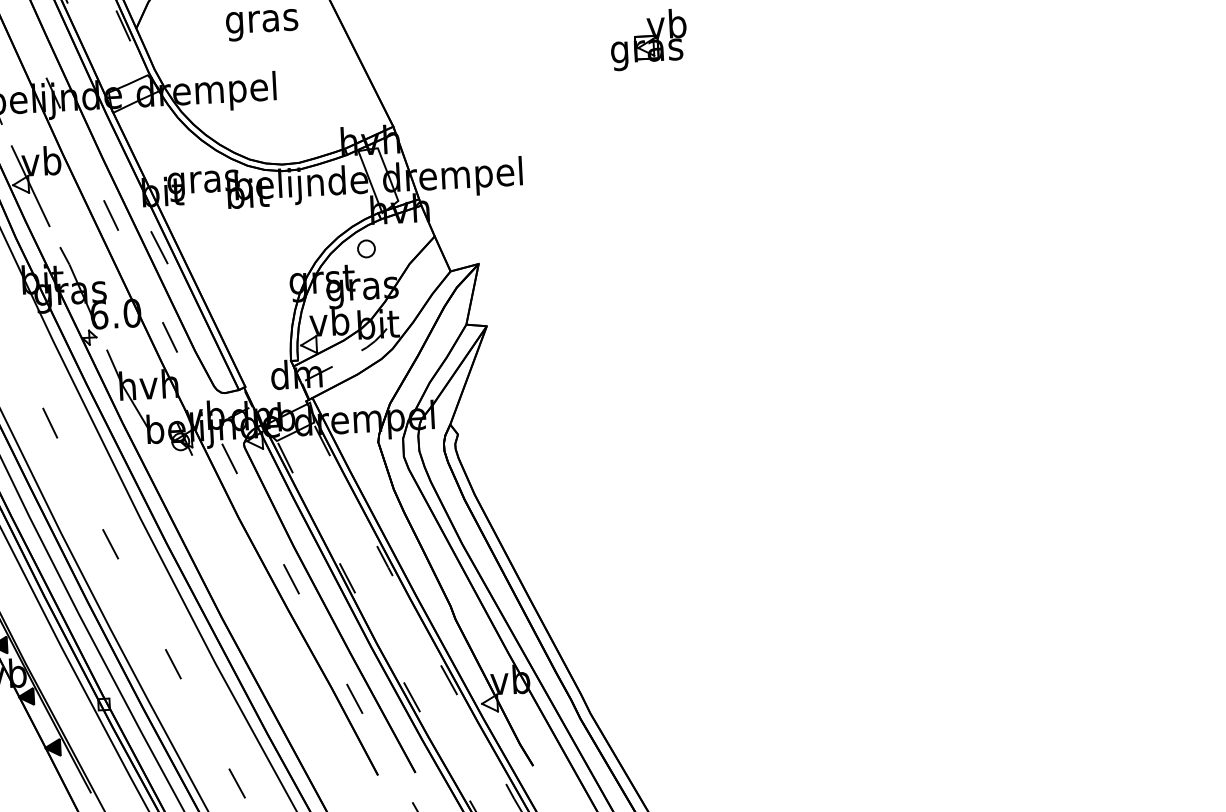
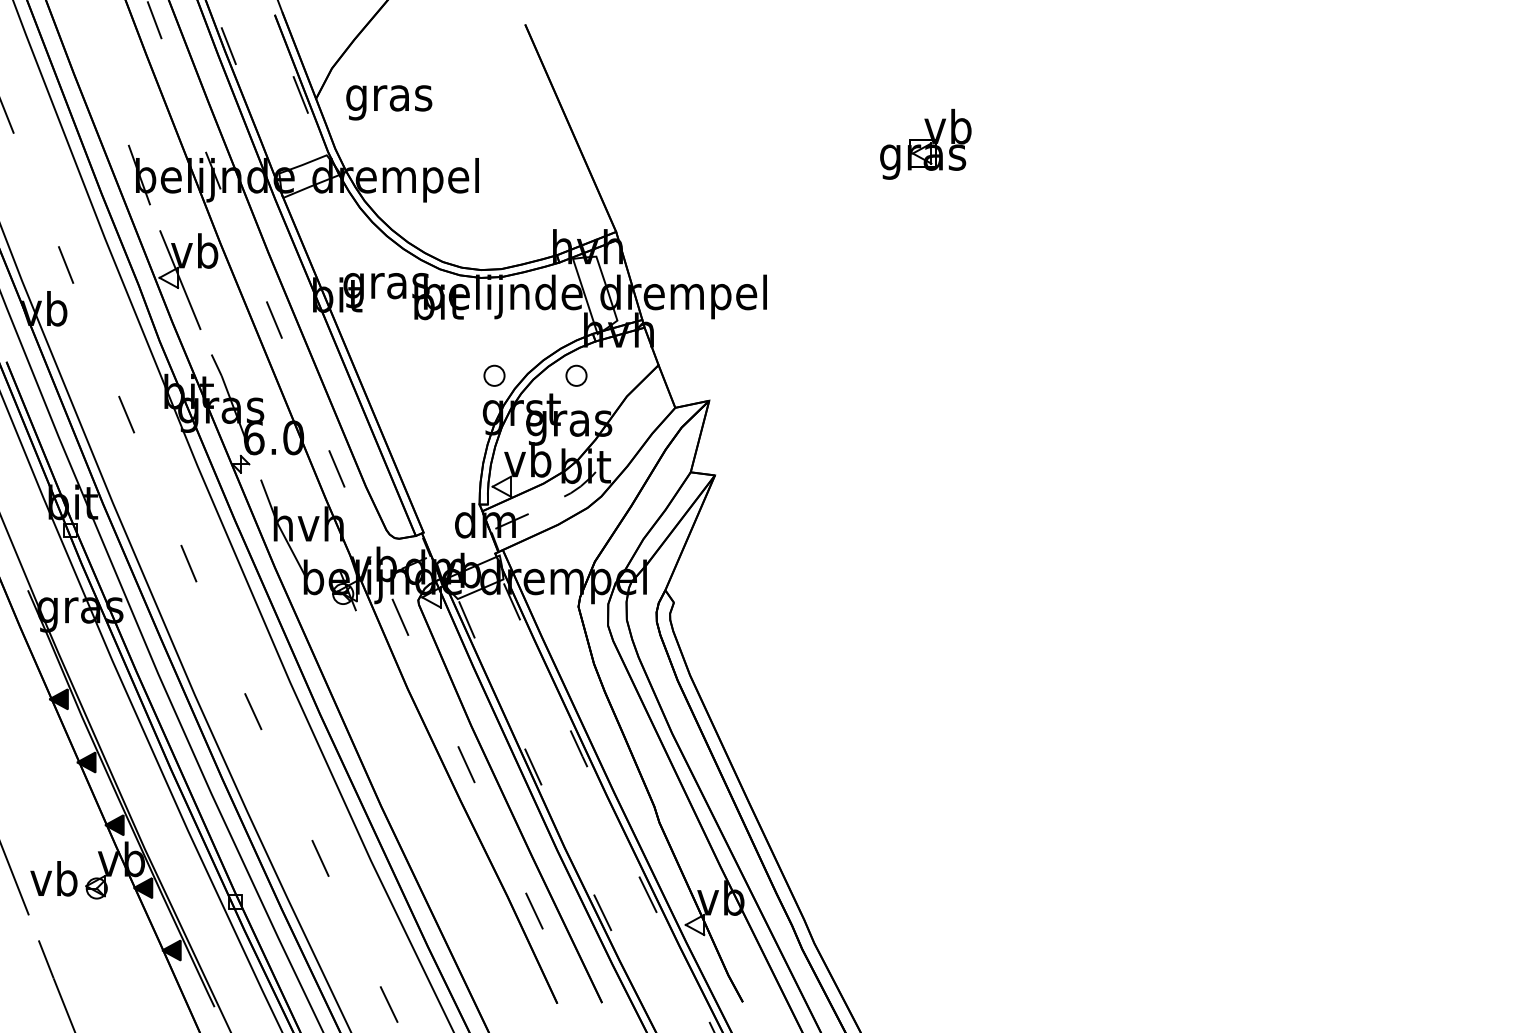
text: (262, 24) -> (389, 102), moved
line: (159, 247) -> (329, 361), removed
part: (297, 252) -> (494, 375), added

